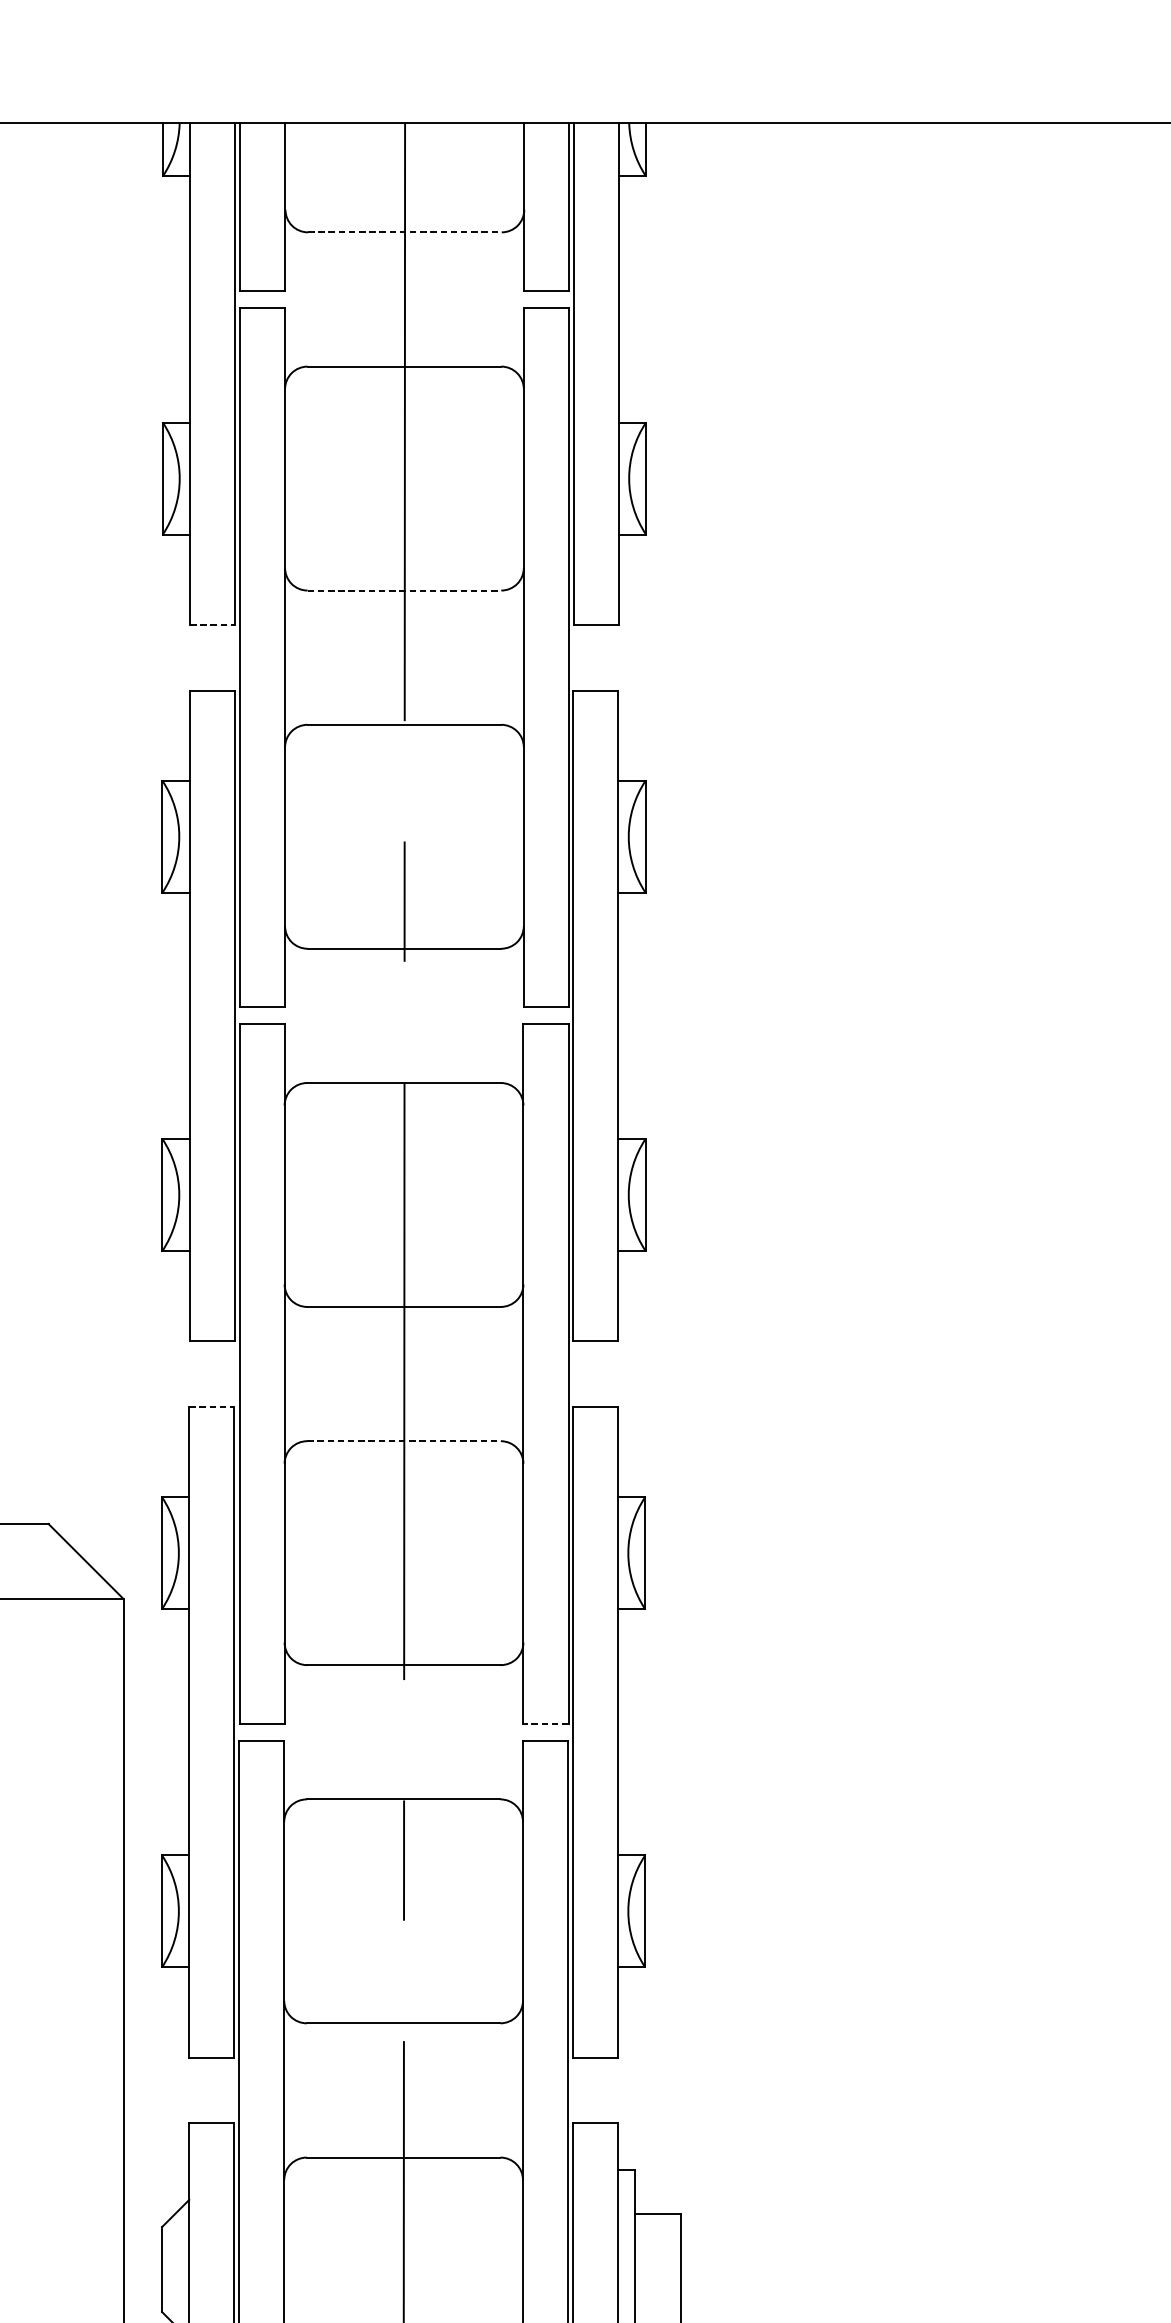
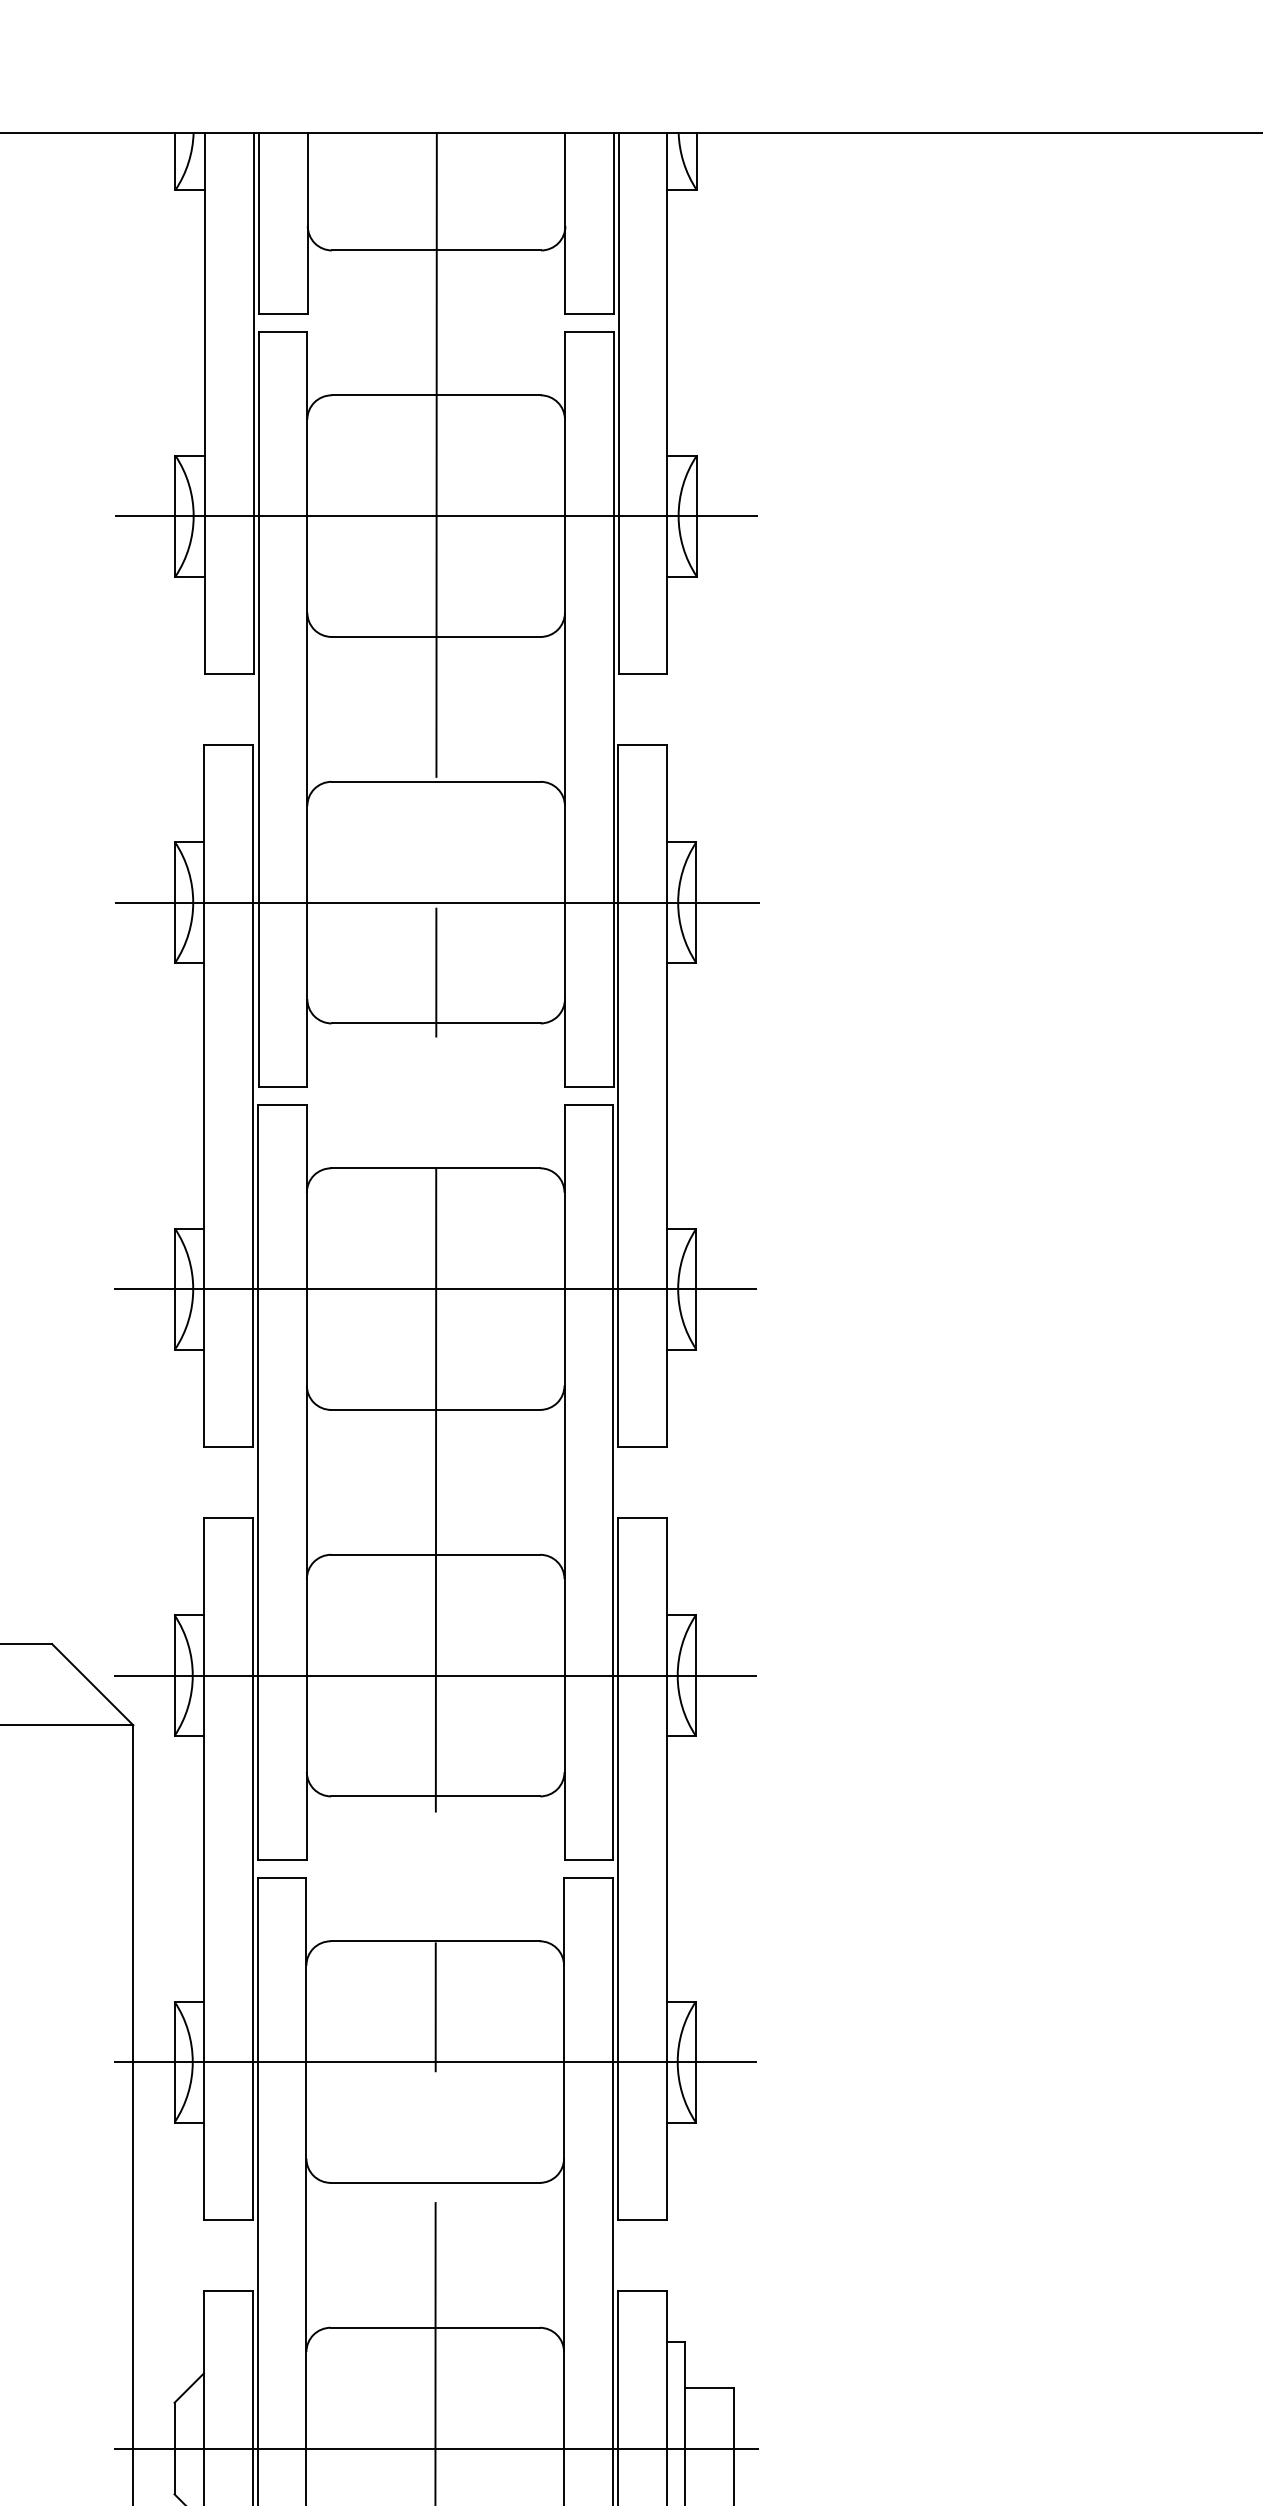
line: (405, 232) -> (437, 250), dashed -> solid
line: (403, 478) -> (435, 516), added
line: (404, 590) -> (436, 636), dashed -> solid
line: (212, 624) -> (229, 673), dashed -> solid
line: (422, 836) -> (455, 902), added
line: (403, 1195) -> (435, 1289), added
line: (211, 1406) -> (228, 1517), dashed -> solid
line: (404, 1440) -> (436, 1554), dashed -> solid
line: (402, 1553) -> (434, 1675), added
line: (545, 1723) -> (588, 1859), dashed -> solid
line: (402, 1911) -> (434, 2062), added
line: (421, 2269) -> (454, 2448), added

